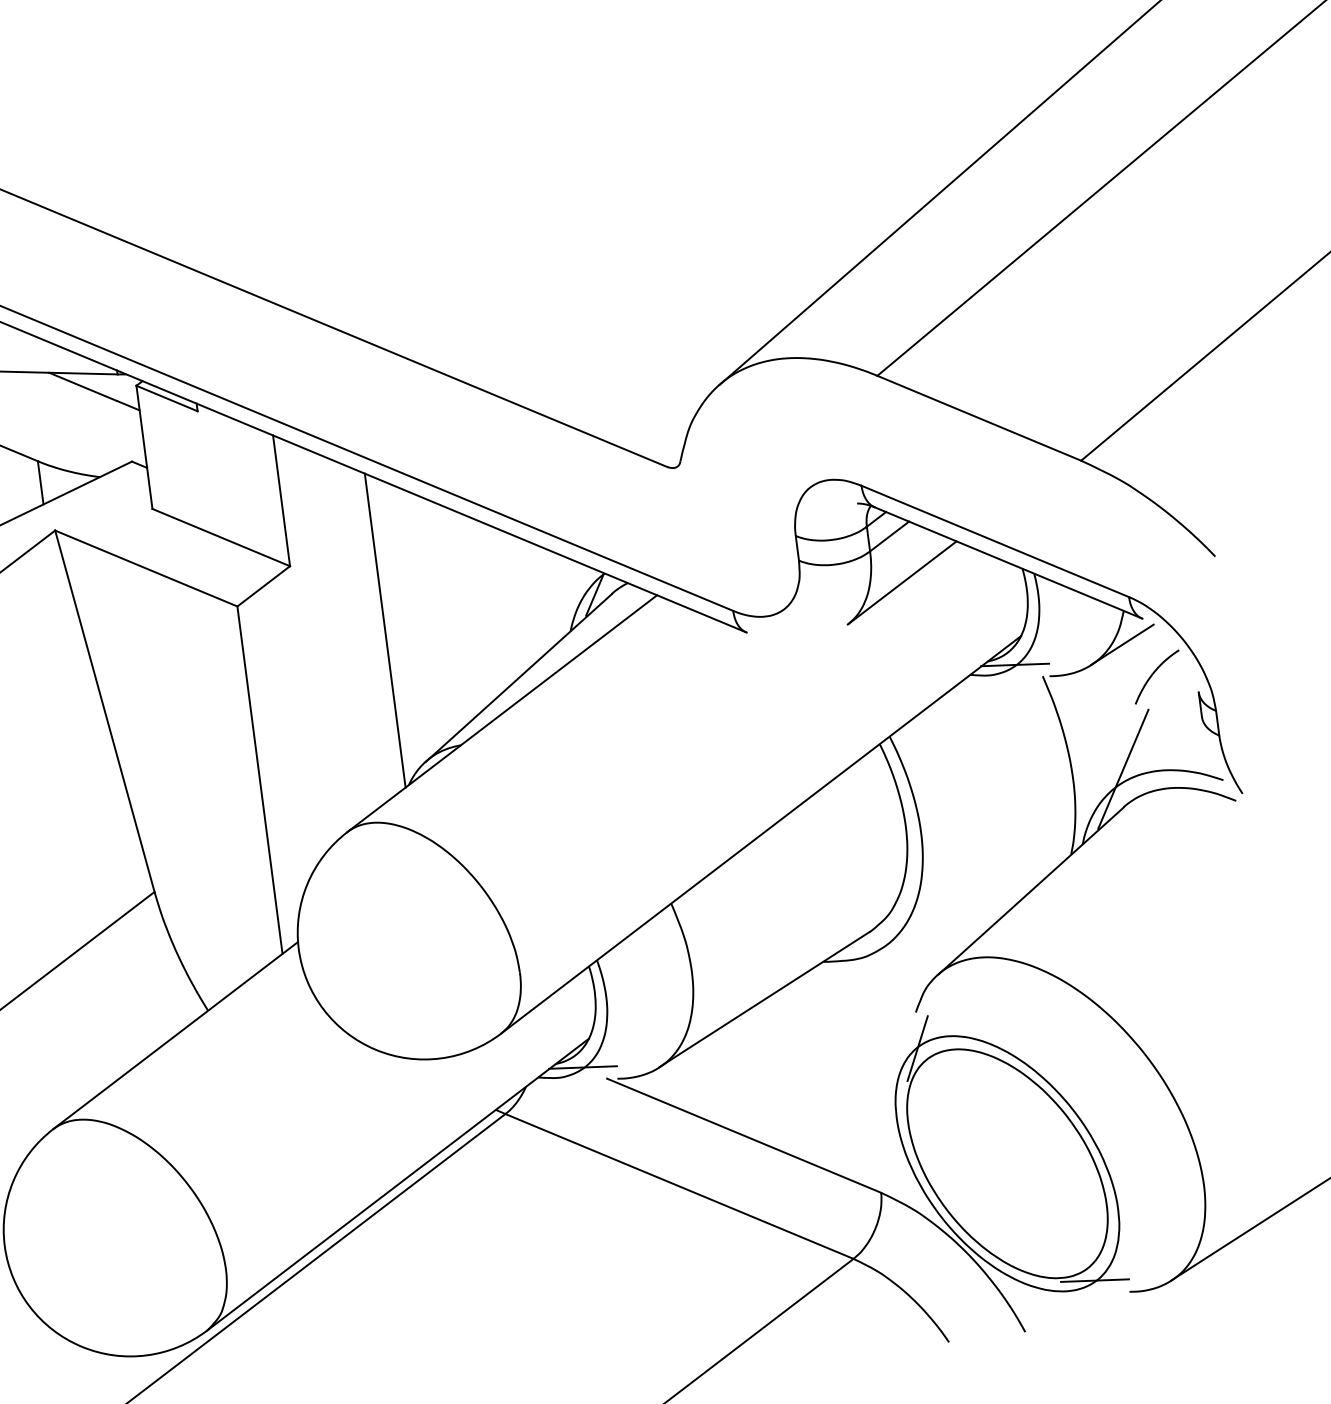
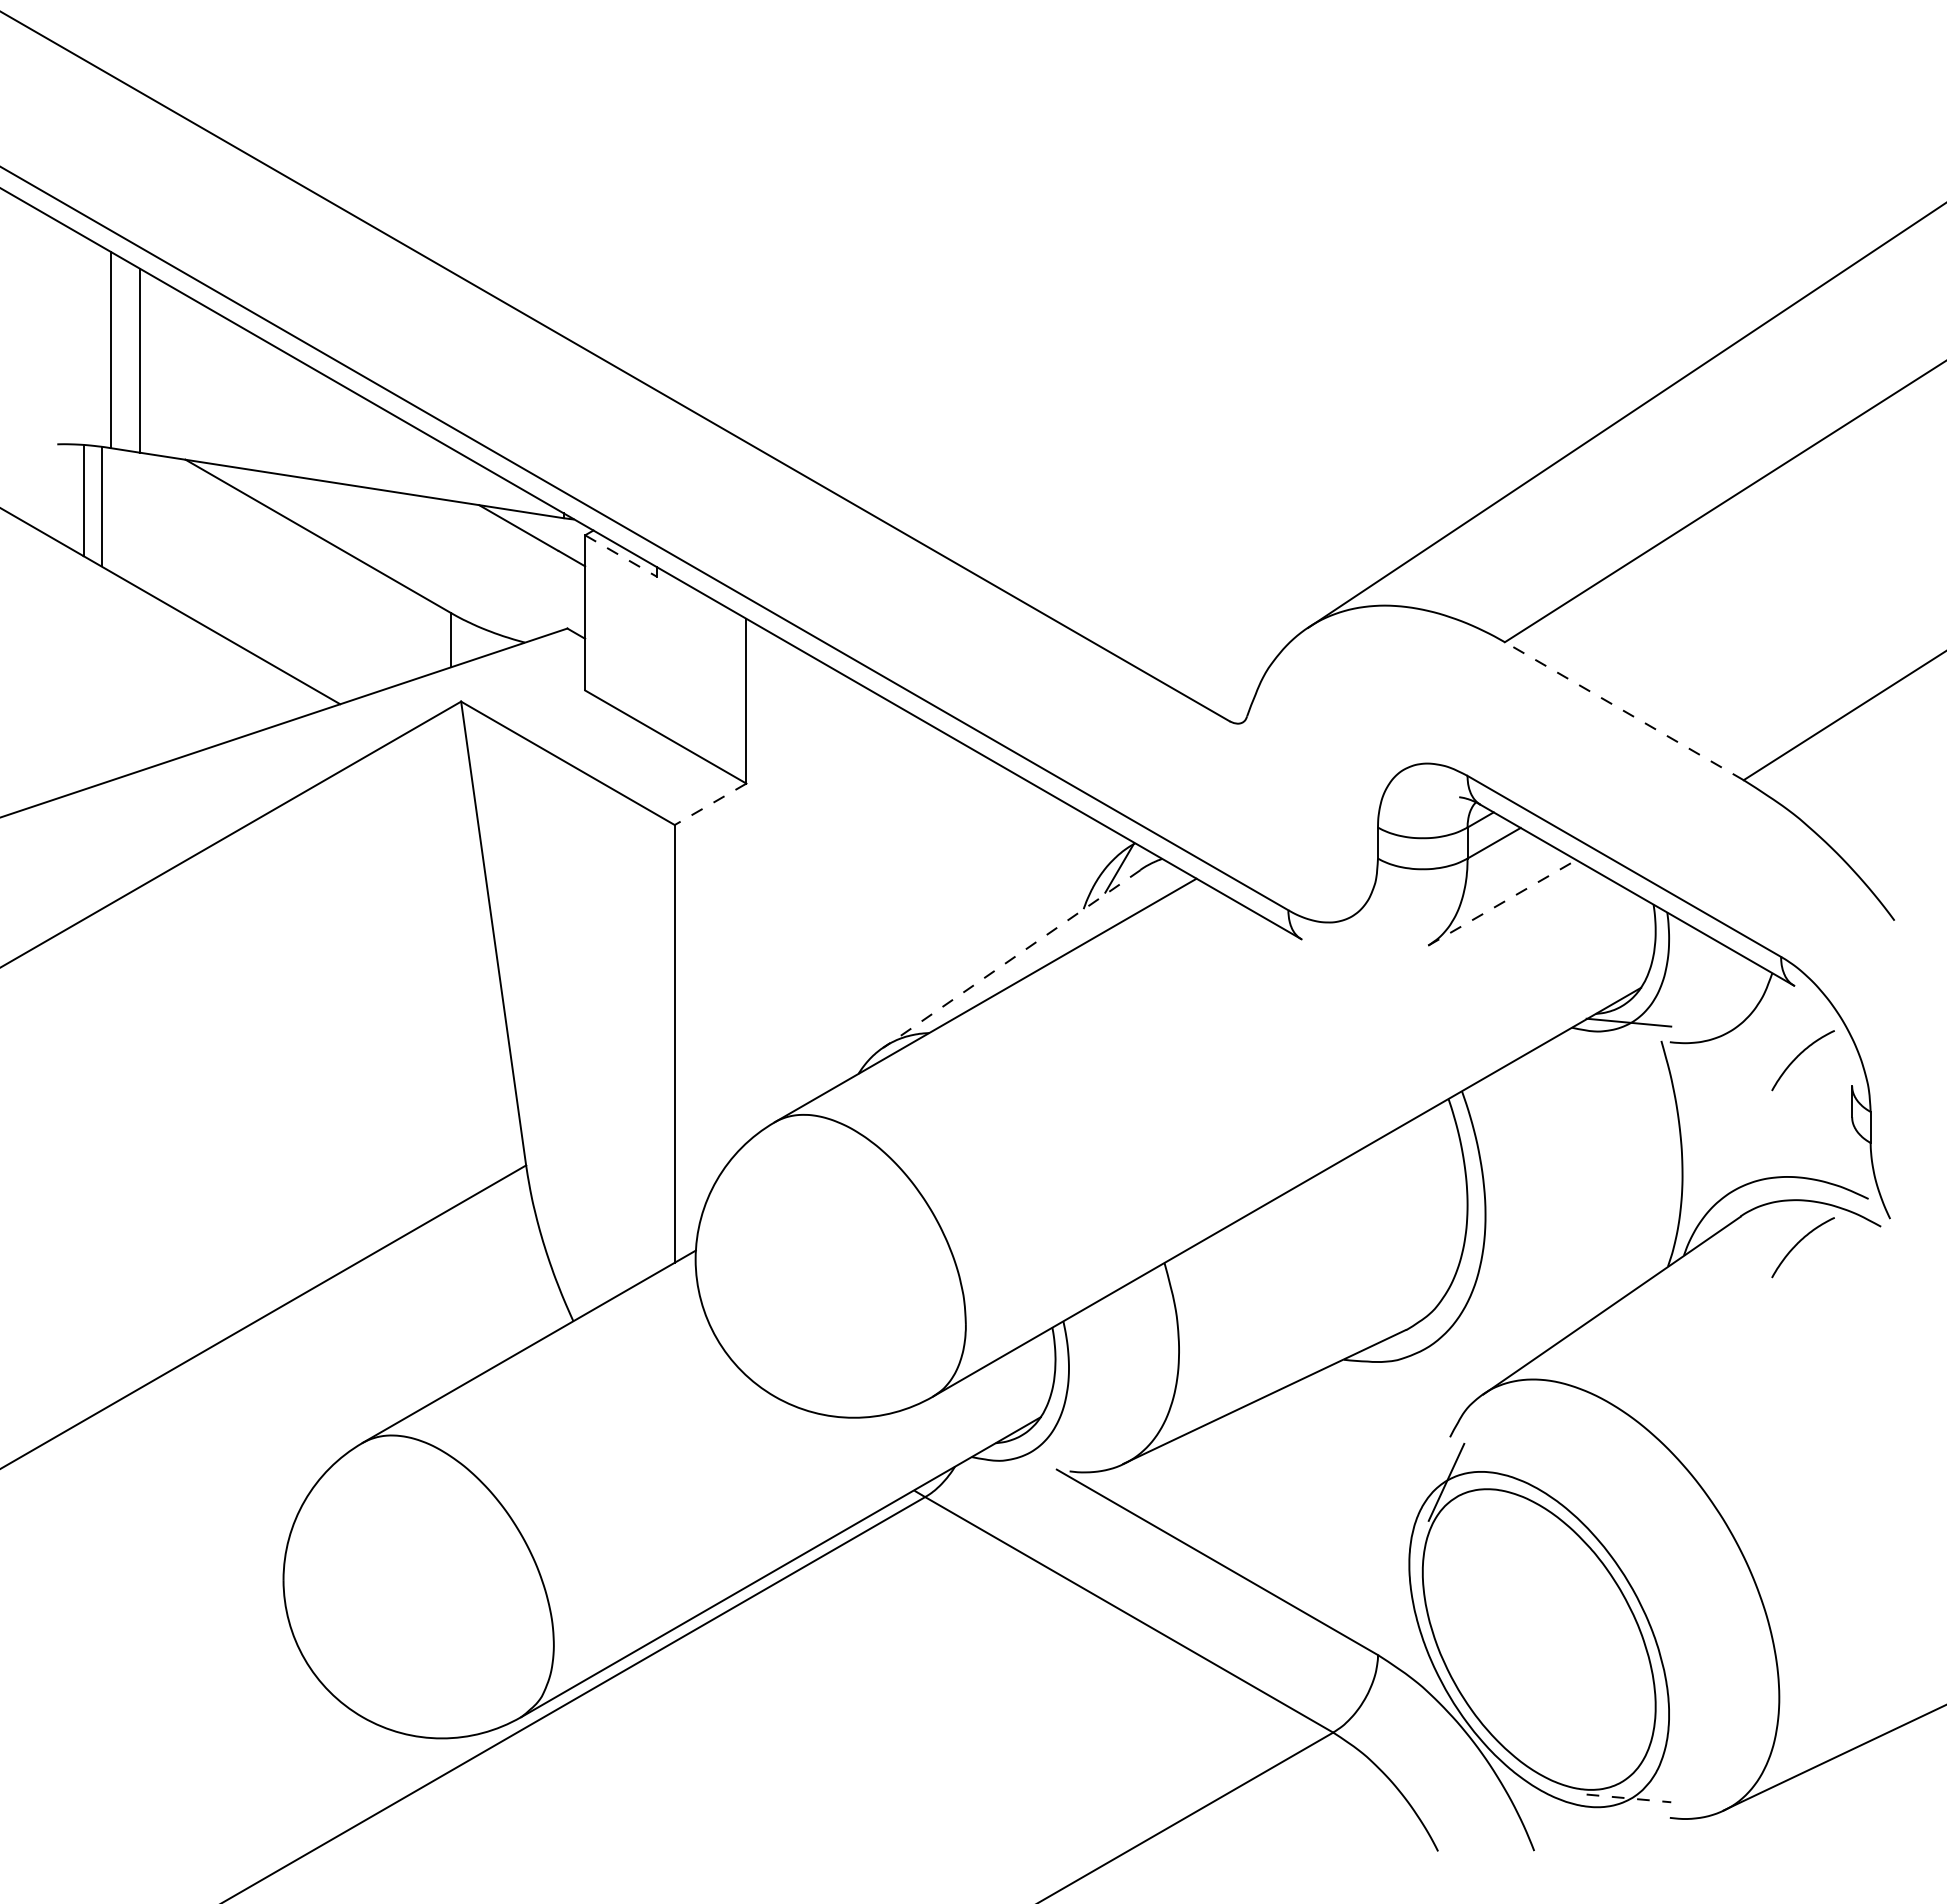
line: (167, 398) -> (621, 556), solid -> dashed
line: (979, 418) -> (1624, 711), solid -> dashed
line: (902, 582) -> (1502, 902), solid -> dashed
line: (263, 586) -> (710, 804), solid -> dashed
line: (385, 630) -> (854, 878), removed
line: (1122, 644) -> (1765, 1014), removed
line: (518, 678) -> (1011, 959), solid -> dashed
line: (1123, 769) -> (1746, 1169), removed
curve: (1173, 821) -> (1800, 1242), added
line: (582, 1067) -> (1028, 1451), removed
line: (1095, 1280) -> (1629, 1798), solid -> dashed

